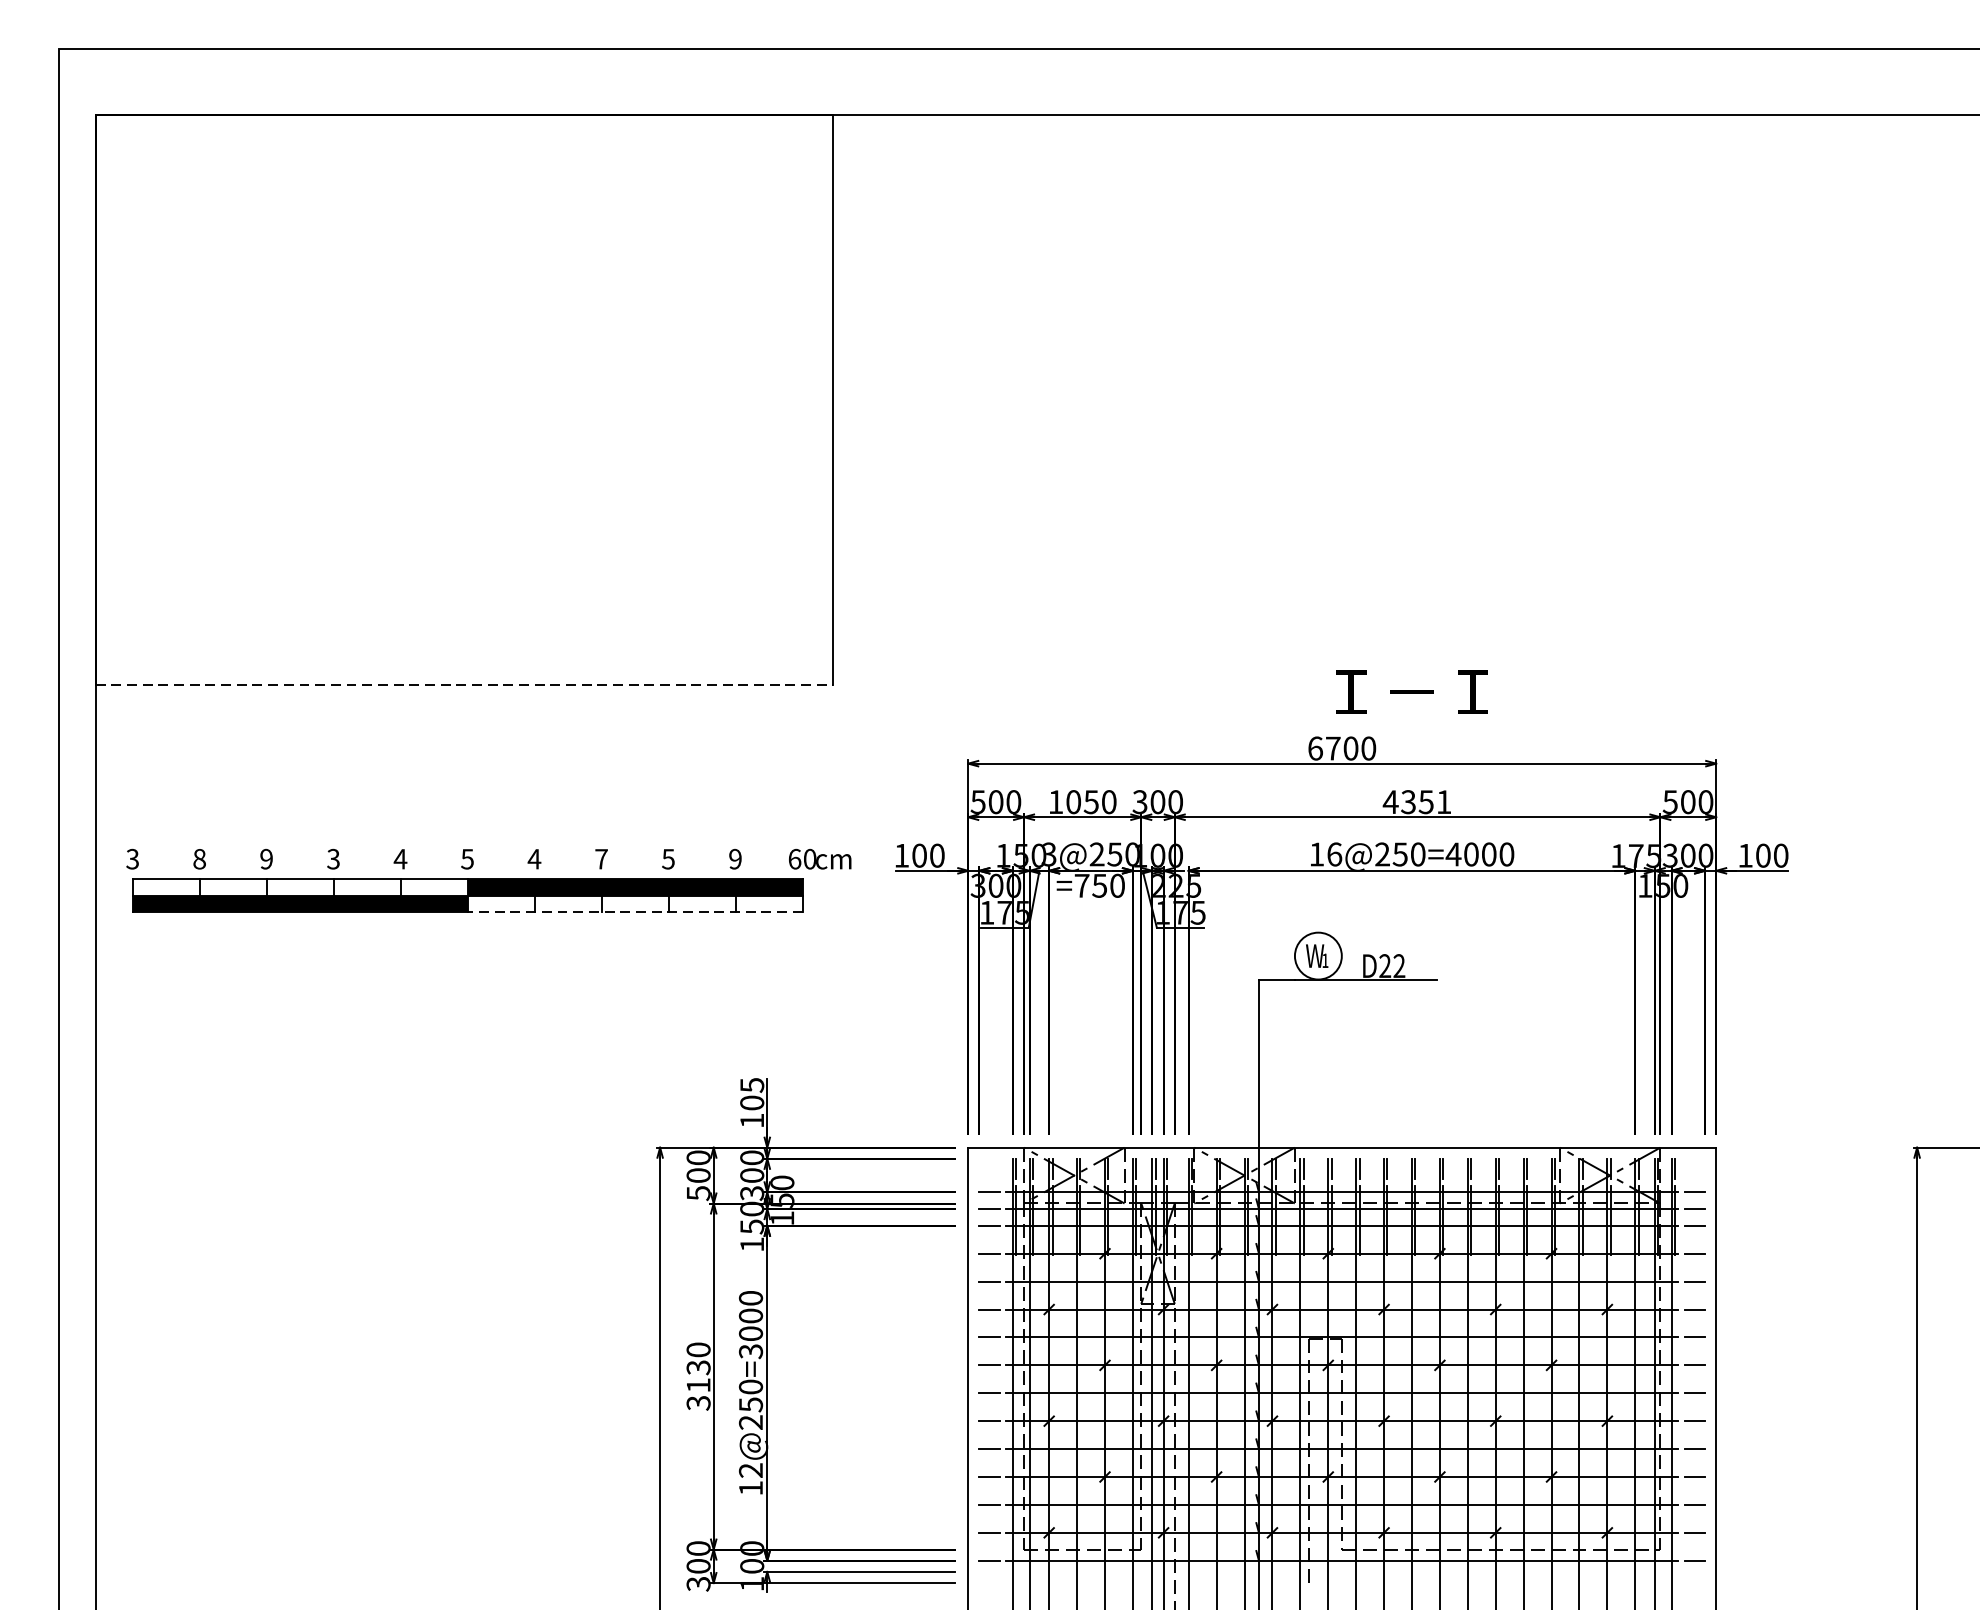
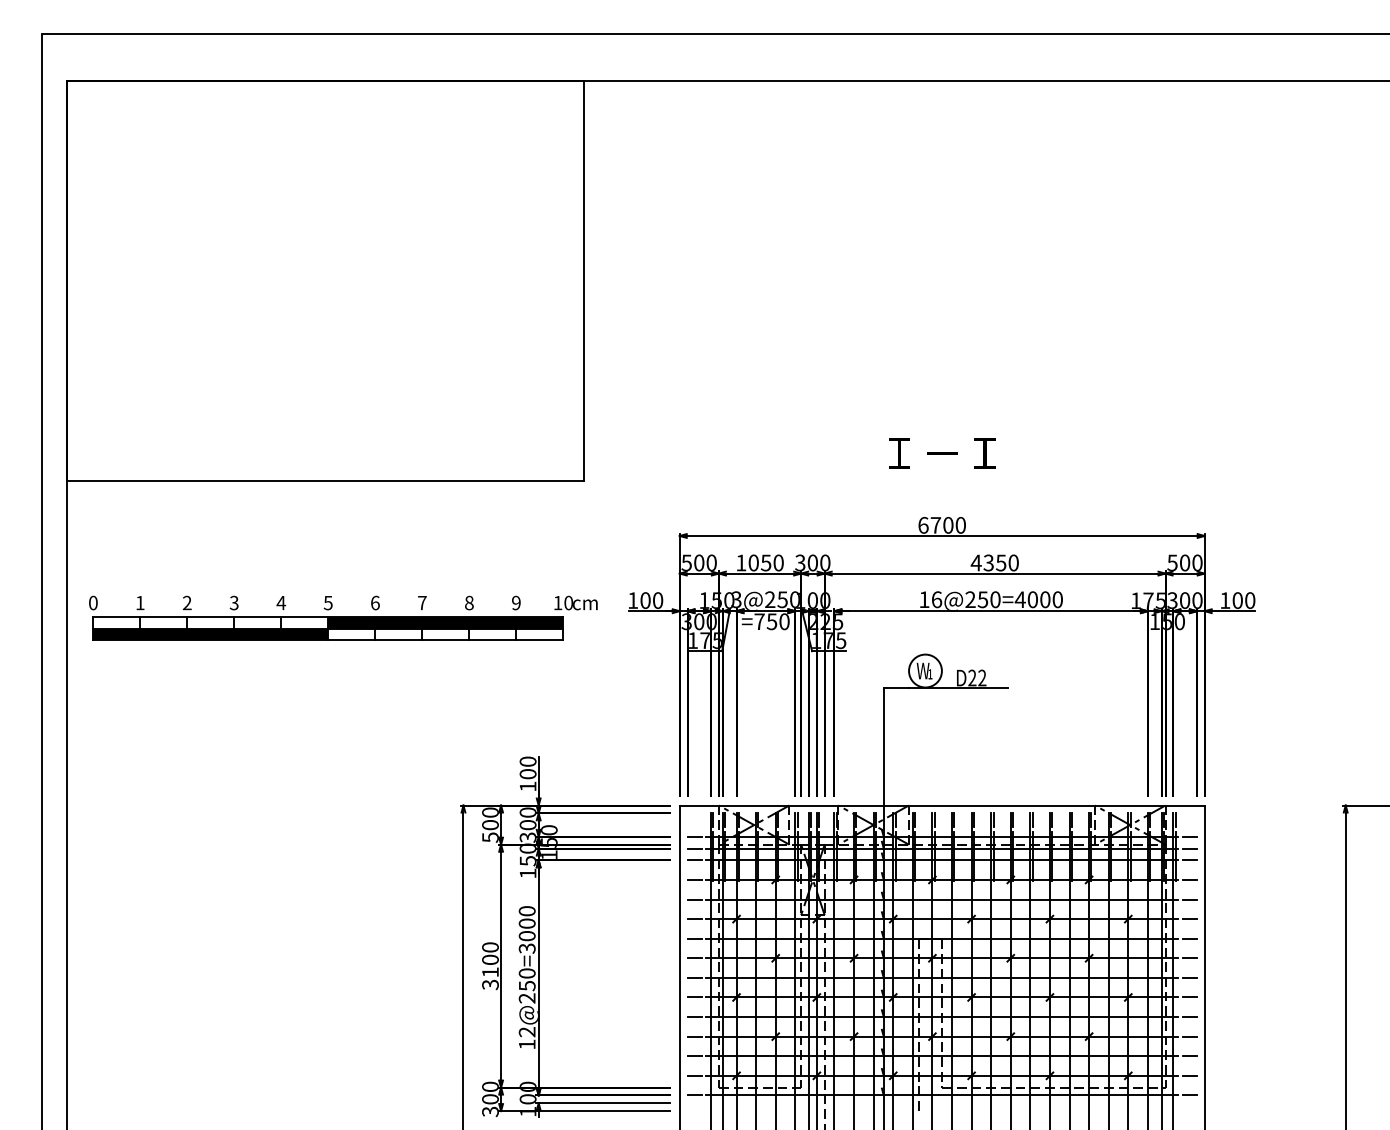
line: (463, 684) -> (325, 480), dashed -> solid
text: (1412, 691) -> (942, 453), moved
text: (1443, 801) -> (1013, 562), 4351 -> 4350
text: (199, 858) -> (140, 602), 8 -> 1
text: (534, 858) -> (375, 602), 4 -> 6
text: (667, 858) -> (468, 602), 5 -> 8
text: (794, 858) -> (557, 602), 60 -> 10
text: (131, 859) -> (92, 603), 3 -> 0
text: (265, 859) -> (186, 603), 9 -> 2
line: (634, 912) -> (445, 640), dashed -> solid
text: (751, 1084) -> (527, 761), 105 -> 100
text: (698, 1367) -> (490, 959), 3130 -> 3100

